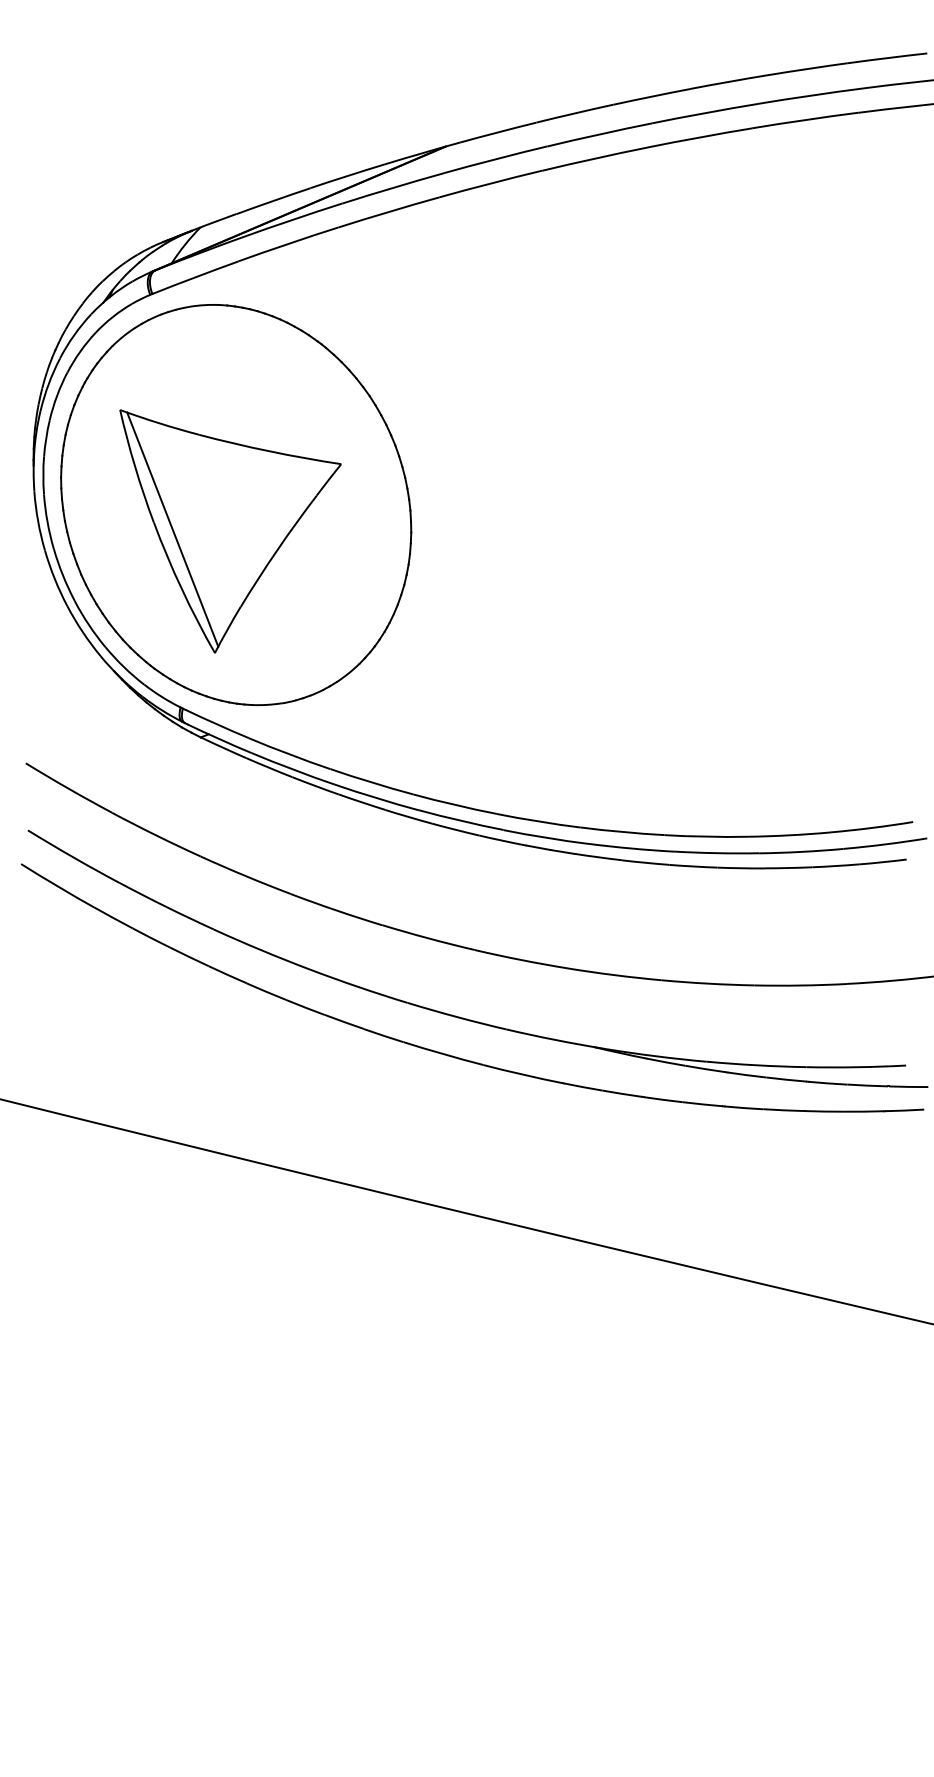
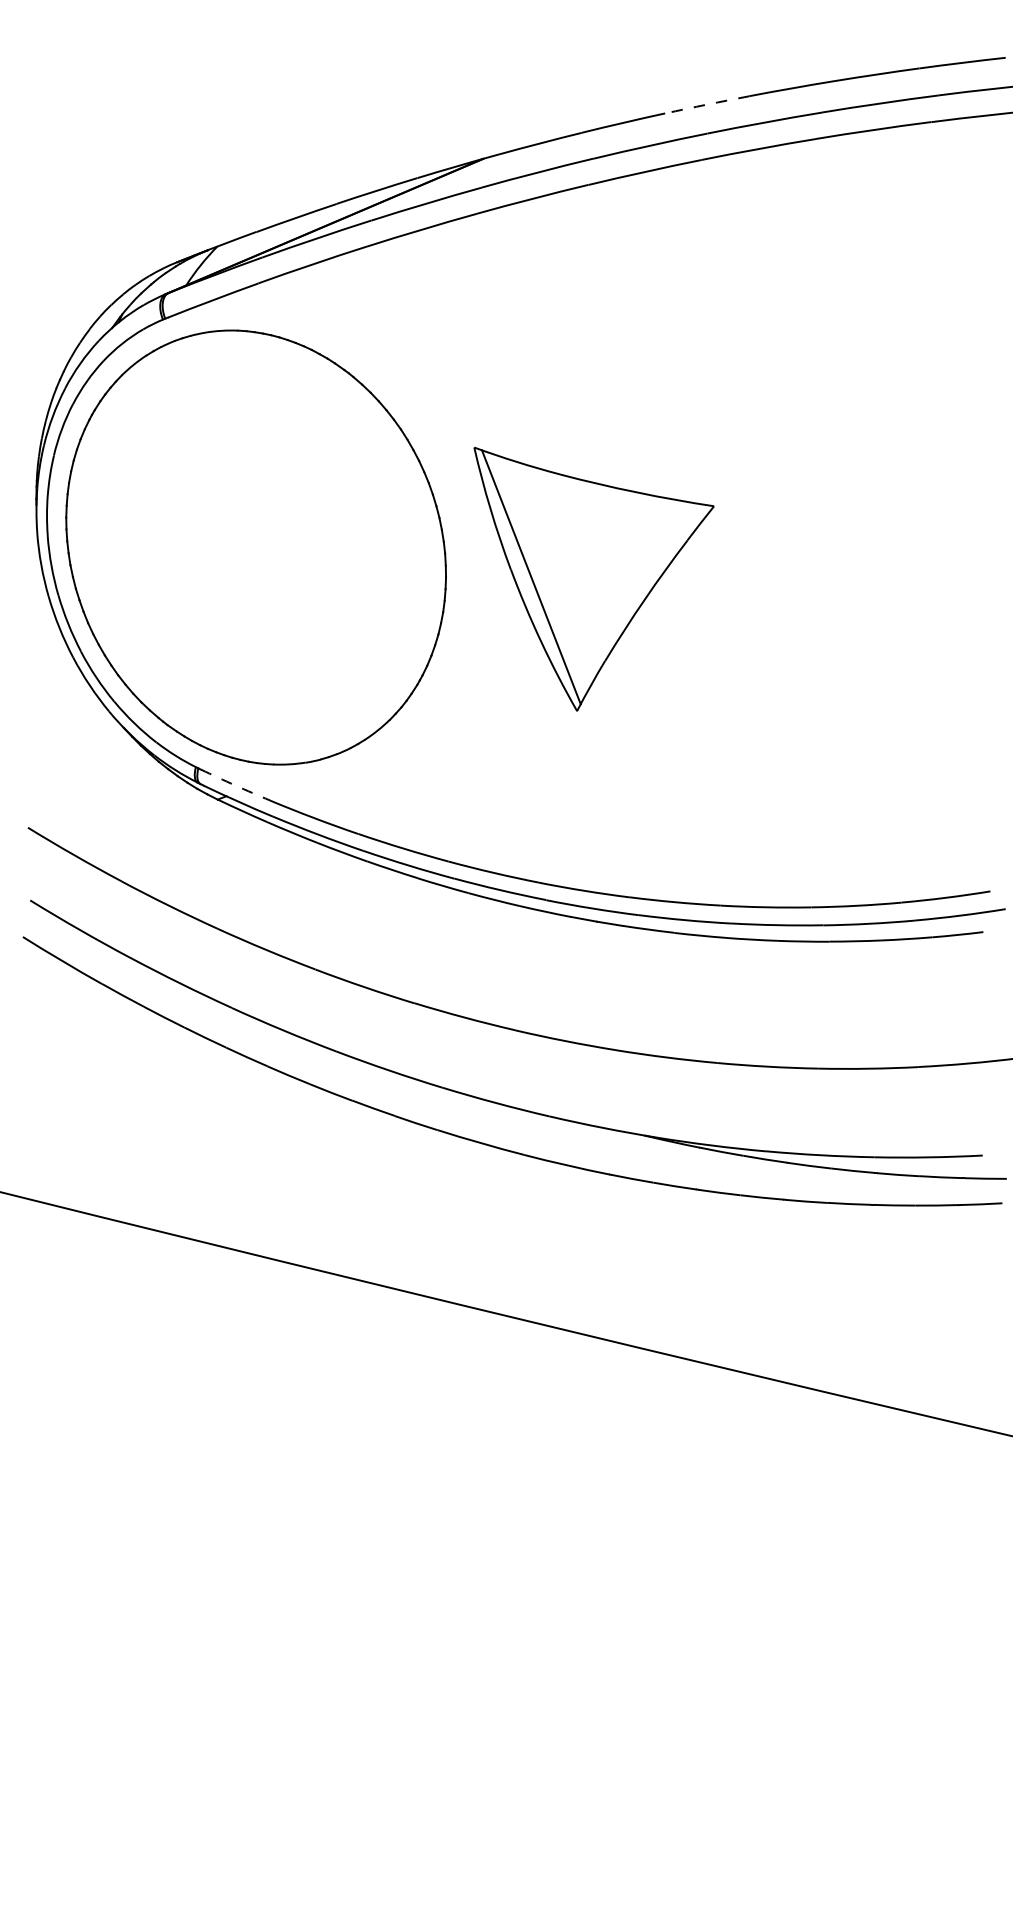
arc: (652, 96) -> (707, 104), solid -> dashed
part: (230, 531) -> (593, 579), moved
arc: (217, 724) -> (235, 785), solid -> dashed

